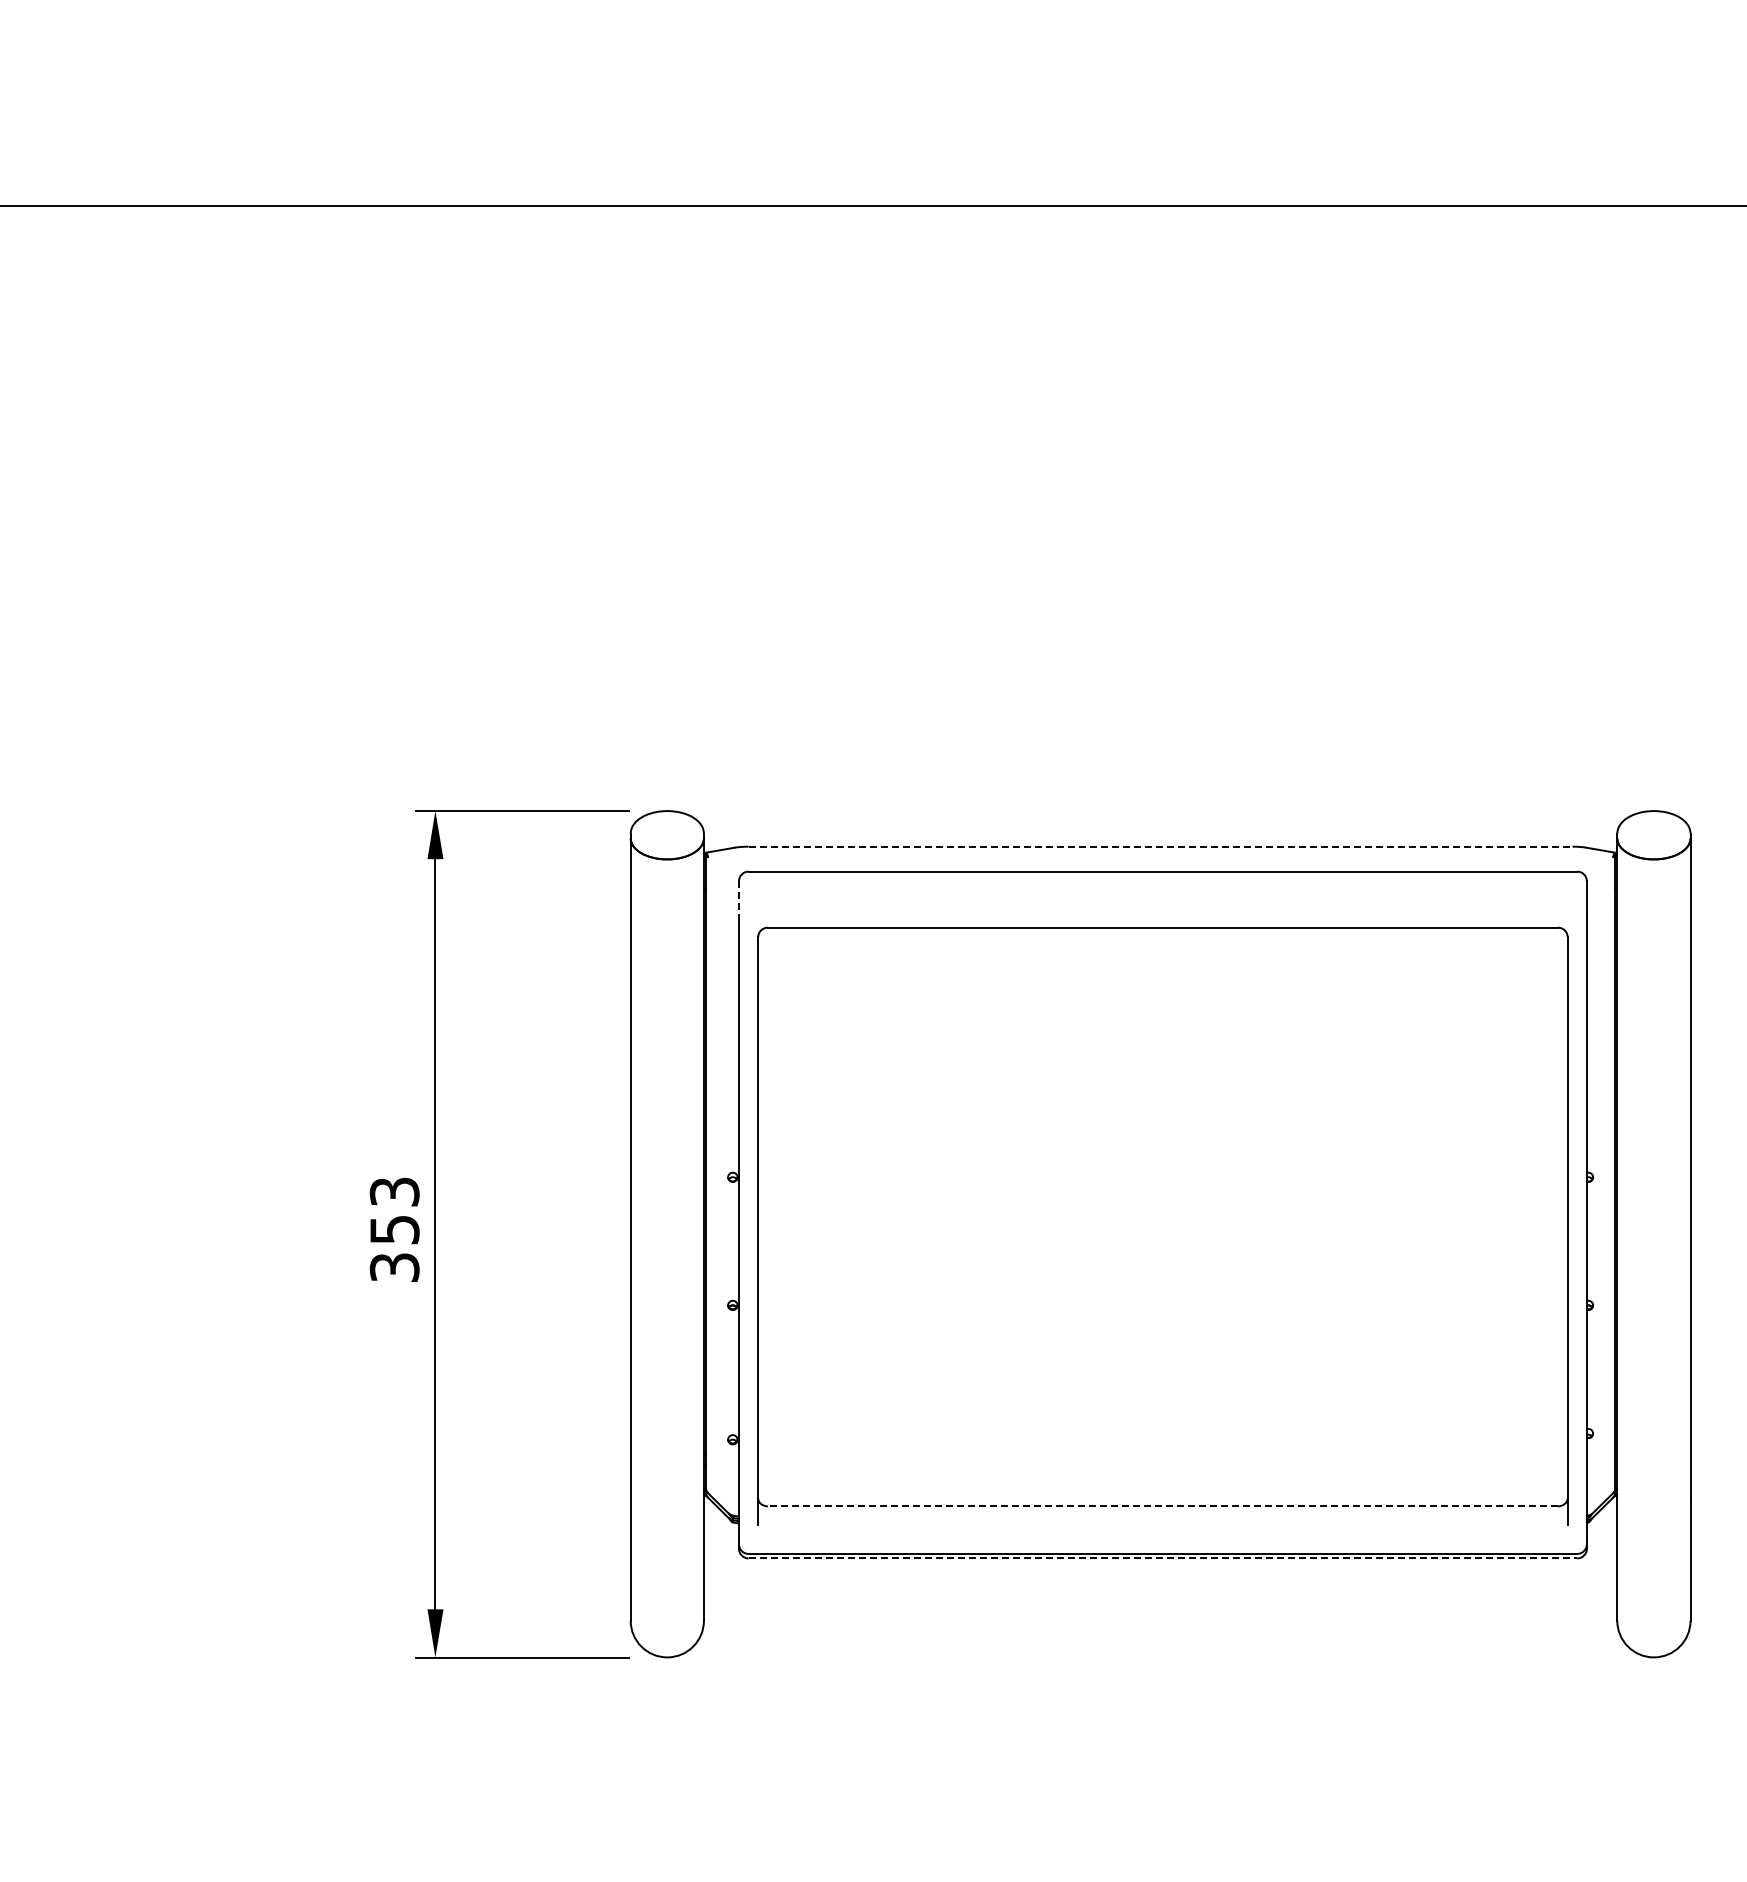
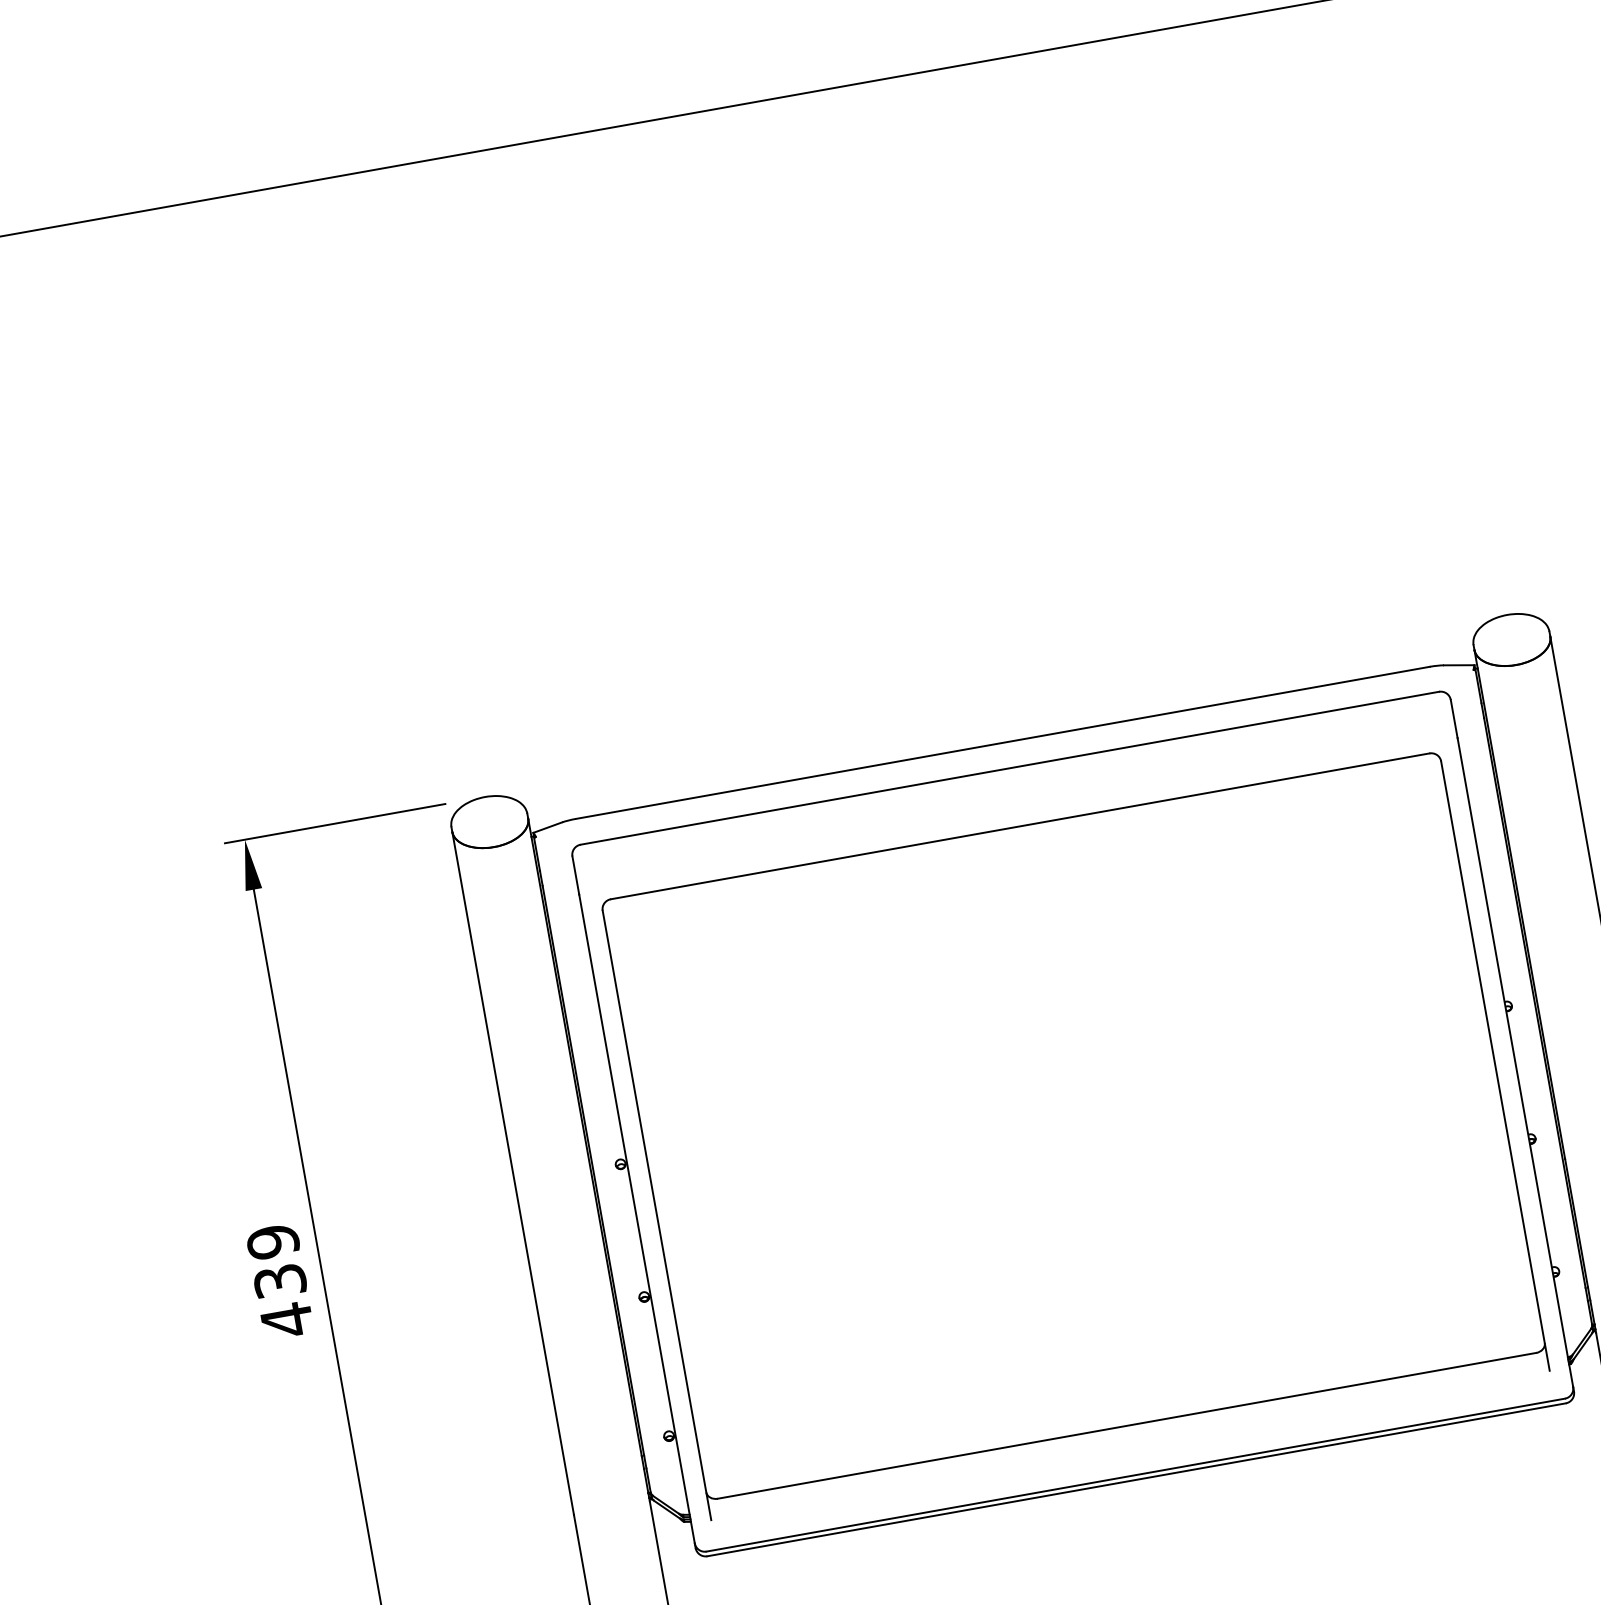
line: (1160, 846) -> (1002, 742), dashed -> solid
line: (739, 900) -> (576, 876), dashed -> solid
text: (394, 1230) -> (279, 1281), 353 -> 439
line: (1162, 1506) -> (1126, 1426), dashed -> solid
line: (1163, 1558) -> (1137, 1479), dashed -> solid

